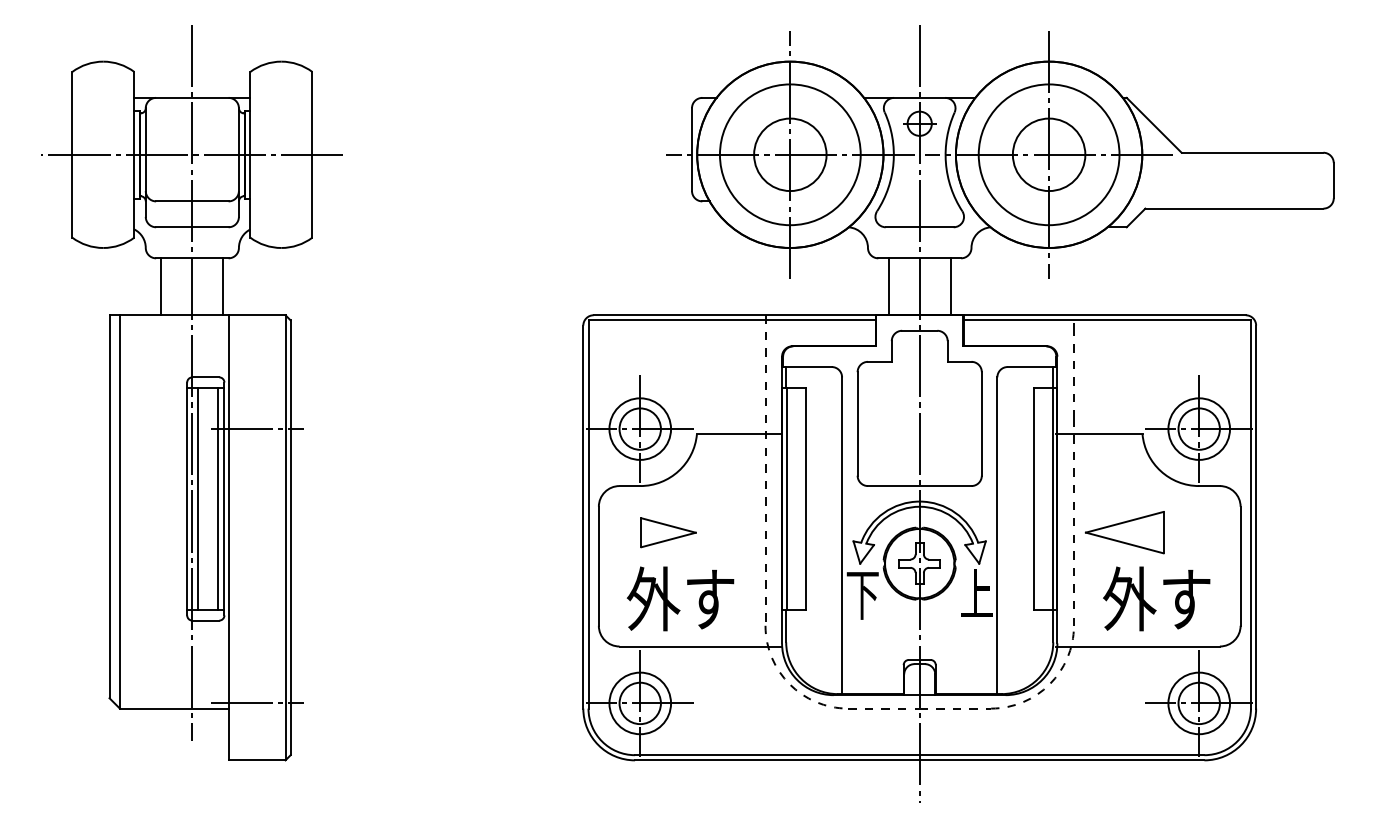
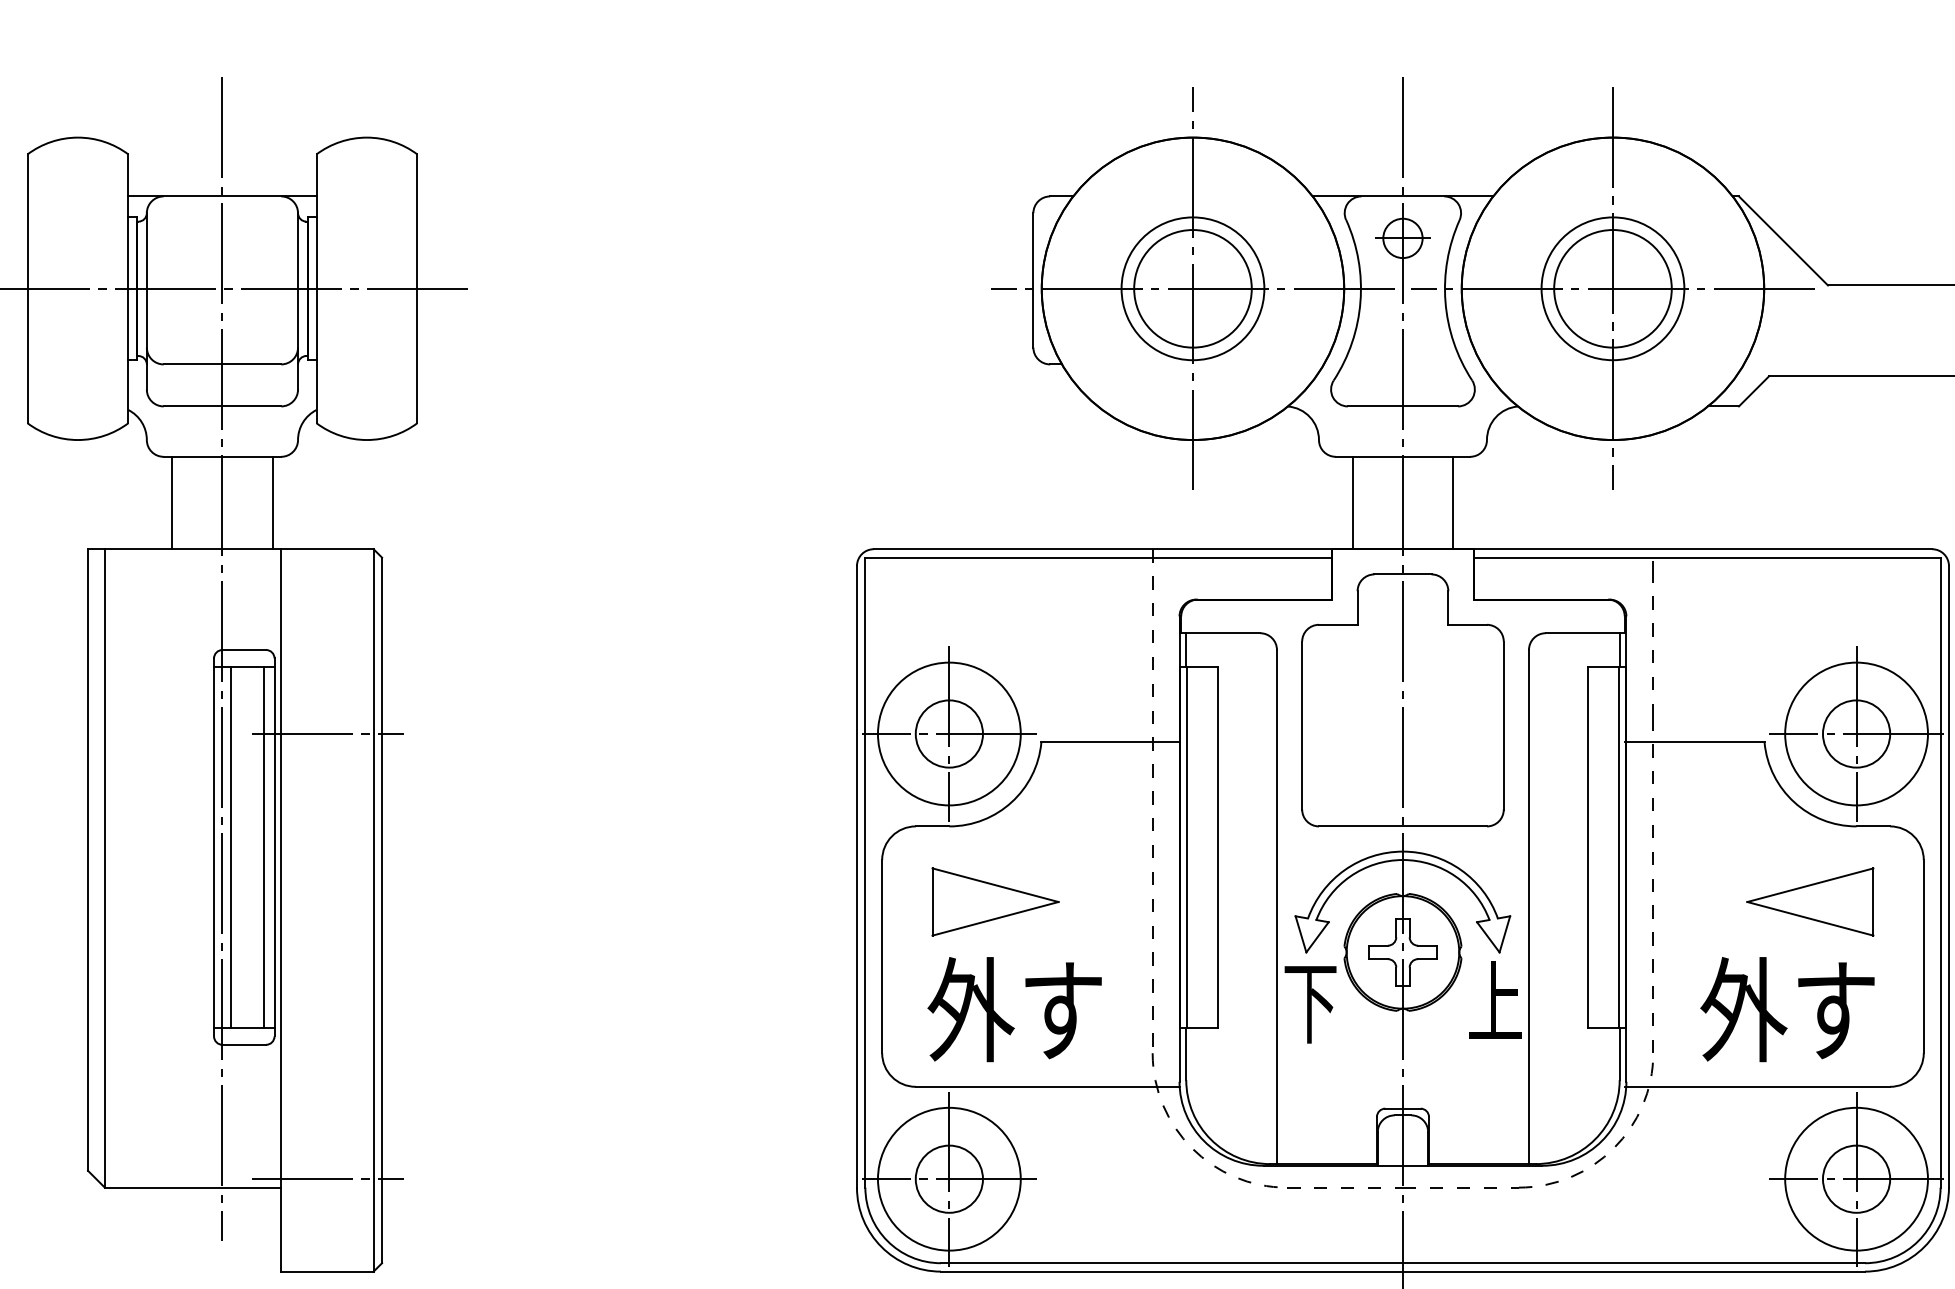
circle: (790, 154) -> (1193, 288), size x0.62
circle: (1049, 154) -> (1613, 288), size x0.62
circle: (640, 429) -> (949, 734), size x1.43
circle: (1199, 429) -> (1857, 734), size x1.43
part: (668, 532) -> (995, 901), size x1.43
part: (1124, 532) -> (1809, 901), moved
circle: (640, 703) -> (949, 1179), size x1.43
circle: (1199, 703) -> (1857, 1179), size x1.43

